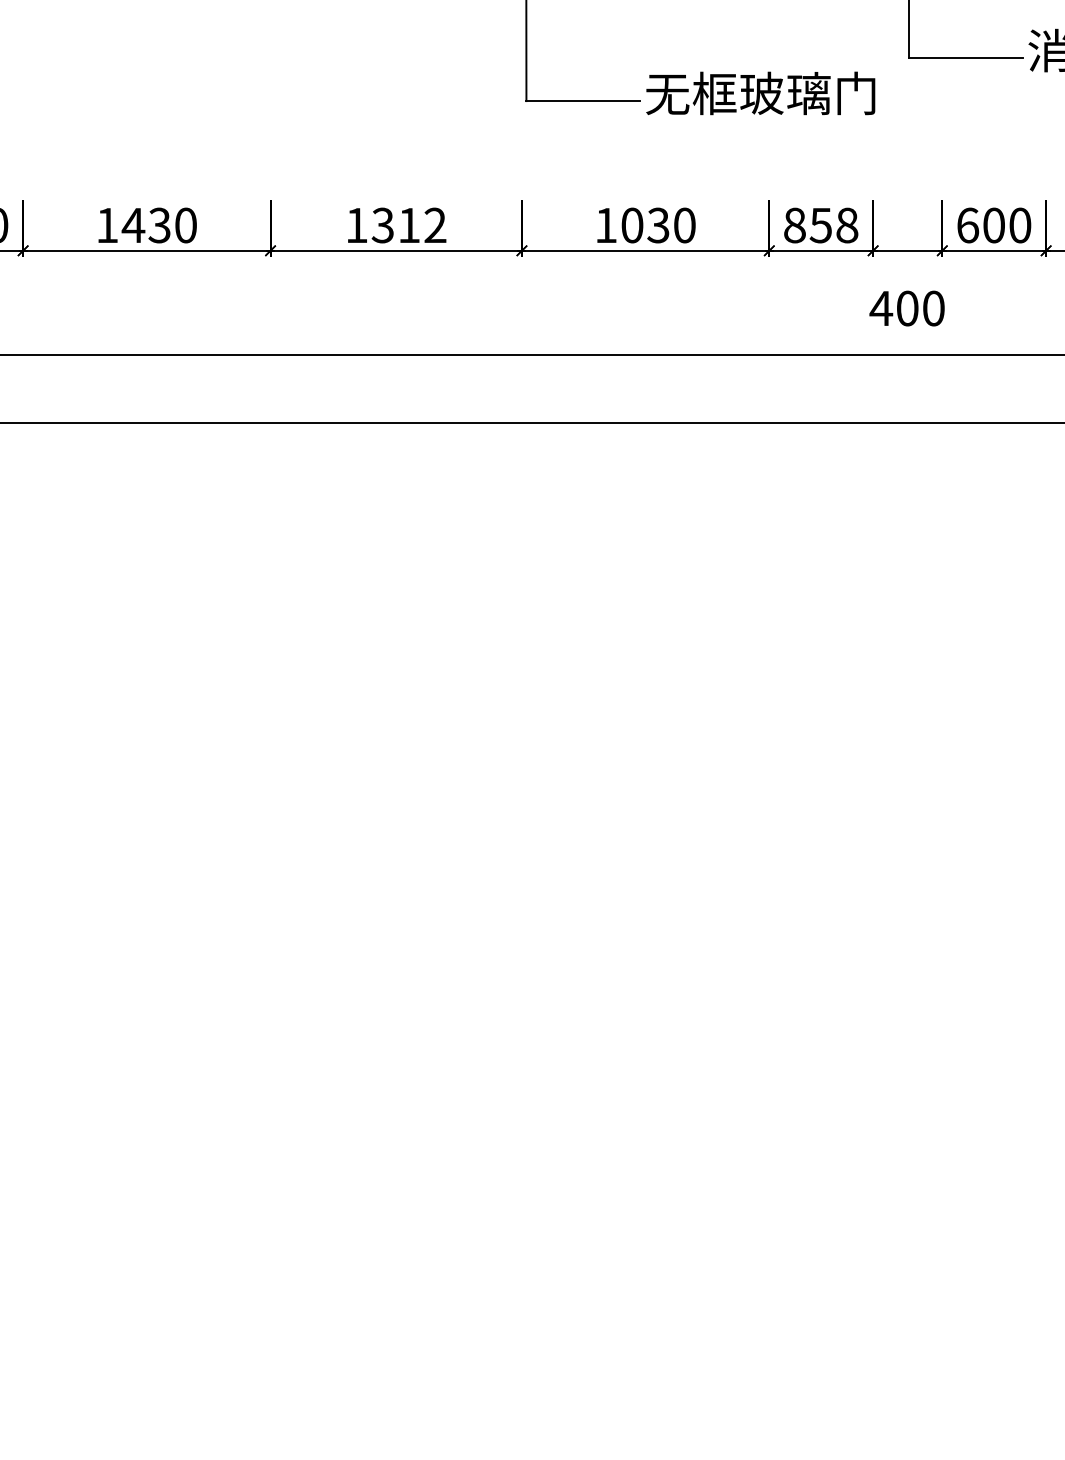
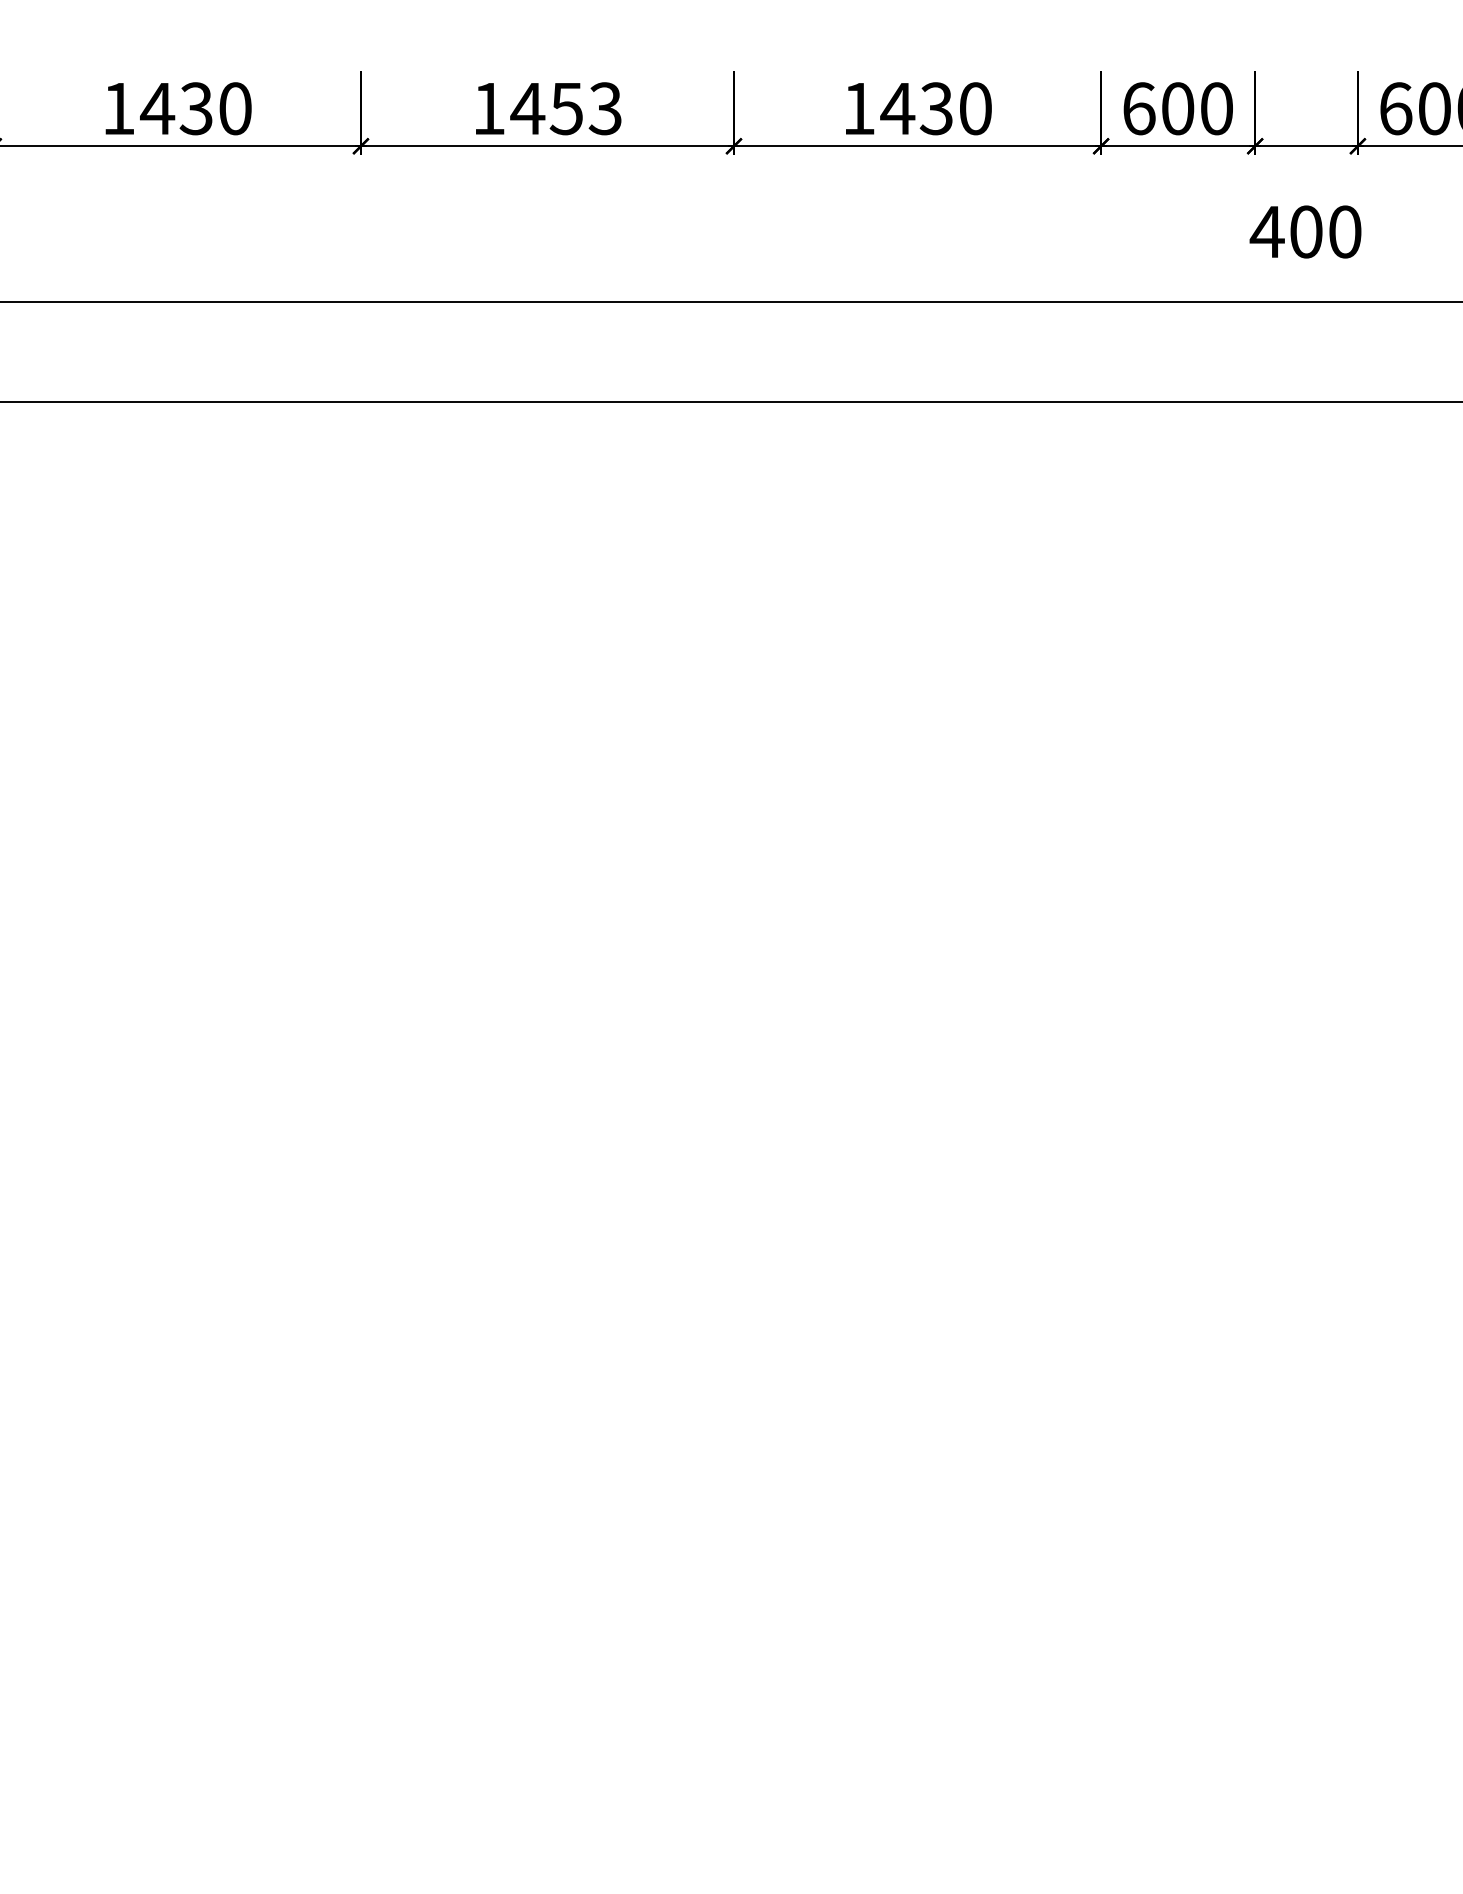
text: (408, 225) -> (565, 108), 1312 -> 1453
text: (632, 225) -> (898, 108), 1030 -> 1430
text: (821, 225) -> (1178, 108), 858 -> 600

